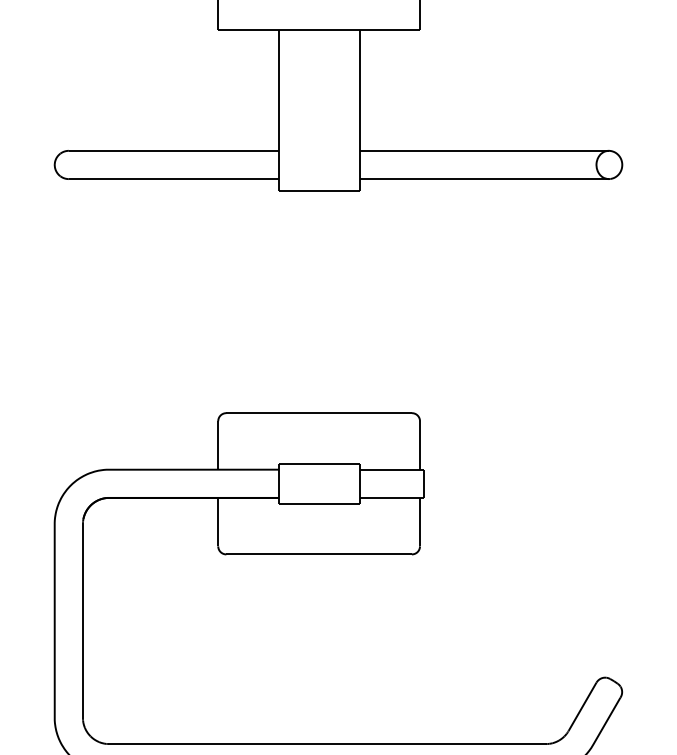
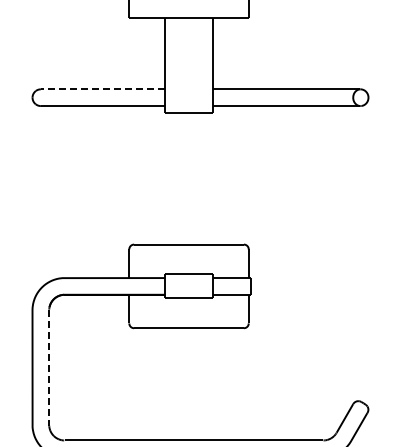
line: (172, 151) -> (102, 89), solid -> dashed
line: (83, 622) -> (49, 368), solid -> dashed

